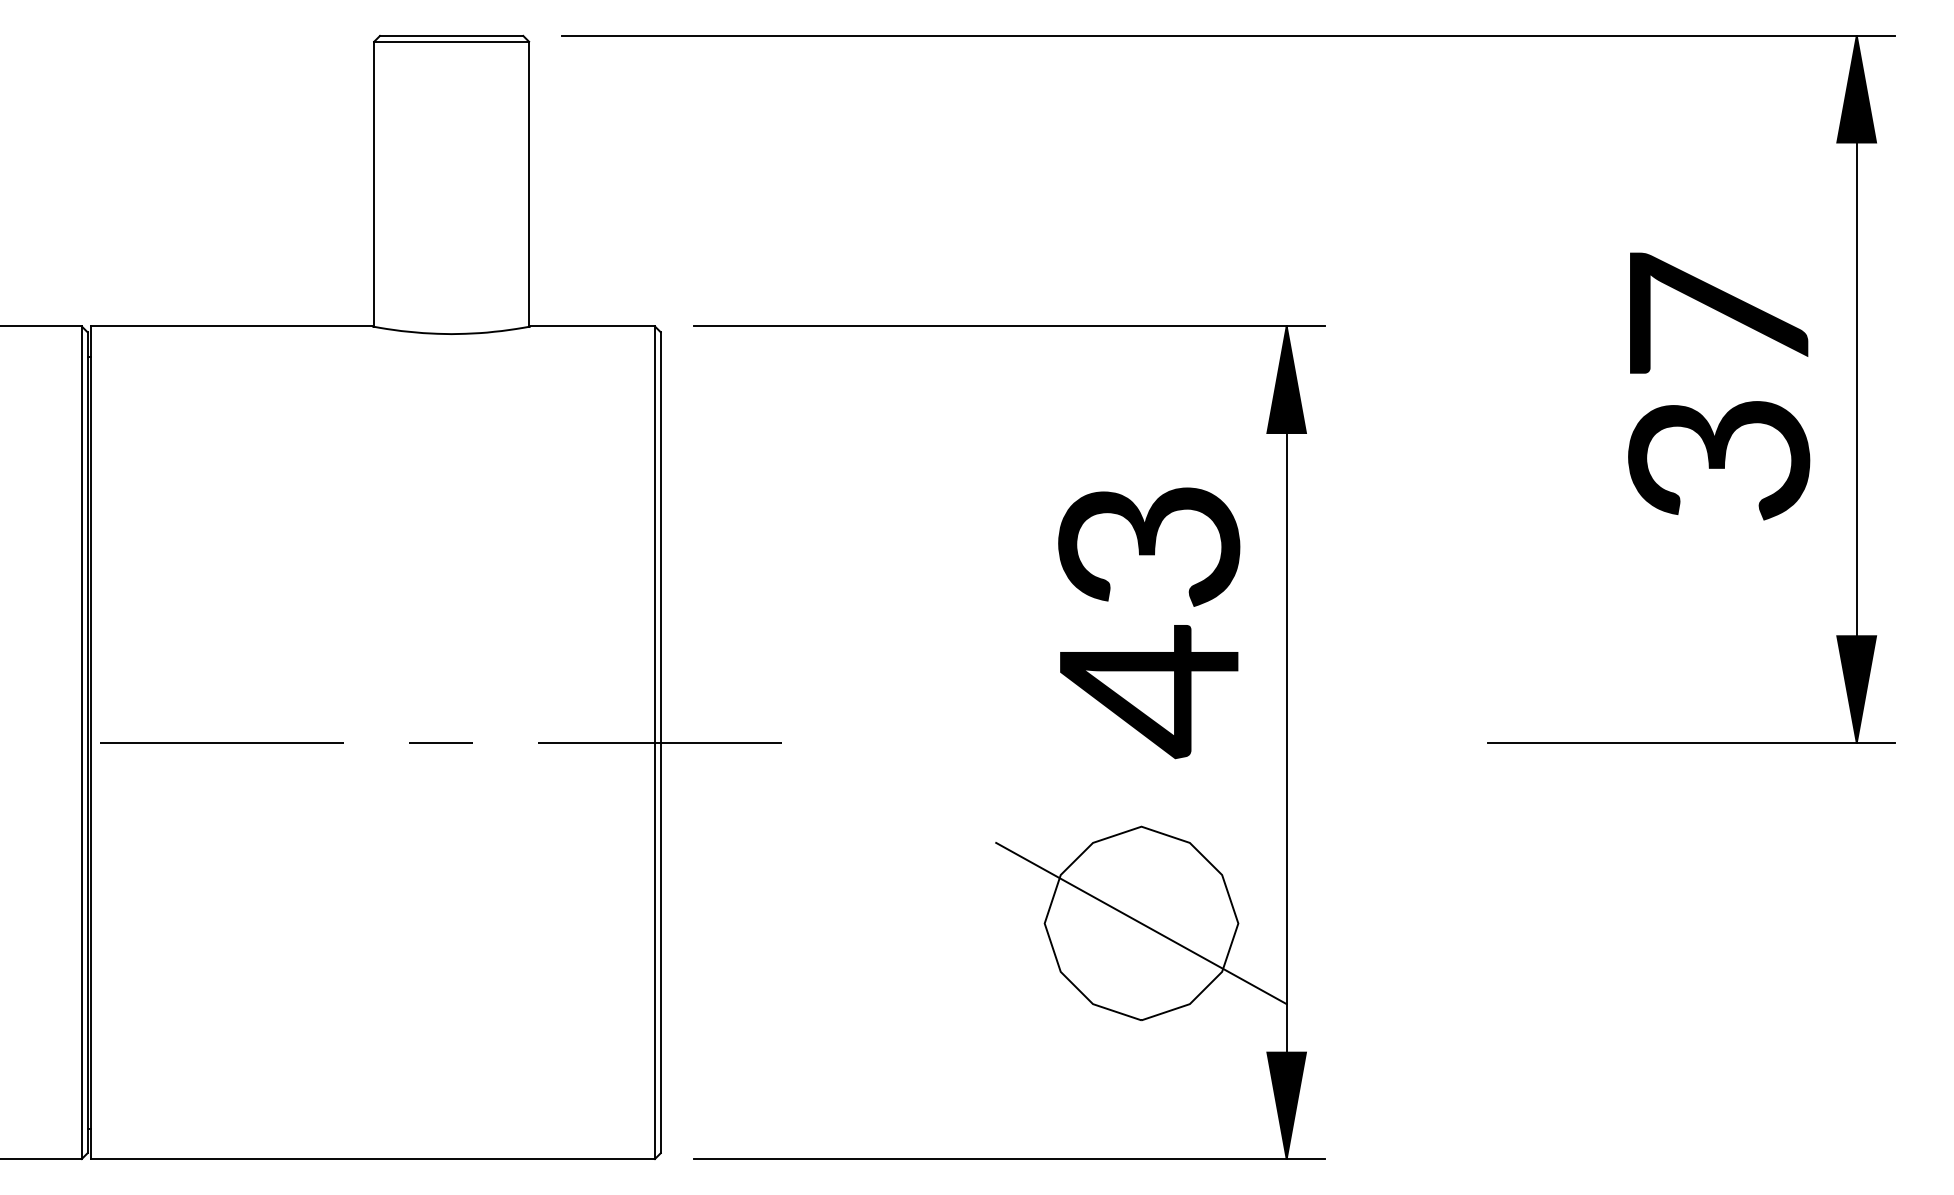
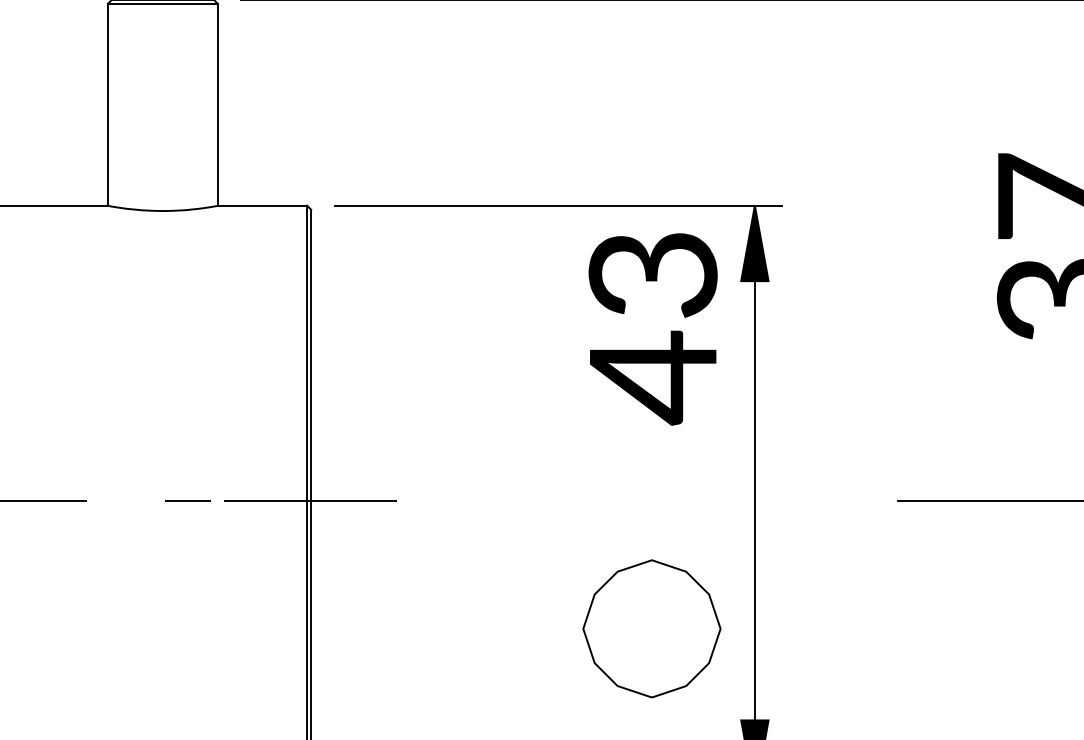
text: (1149, 623) -> (653, 329), moved
line: (440, 742) -> (187, 500), moved
line: (1141, 923) -> (651, 628), removed

